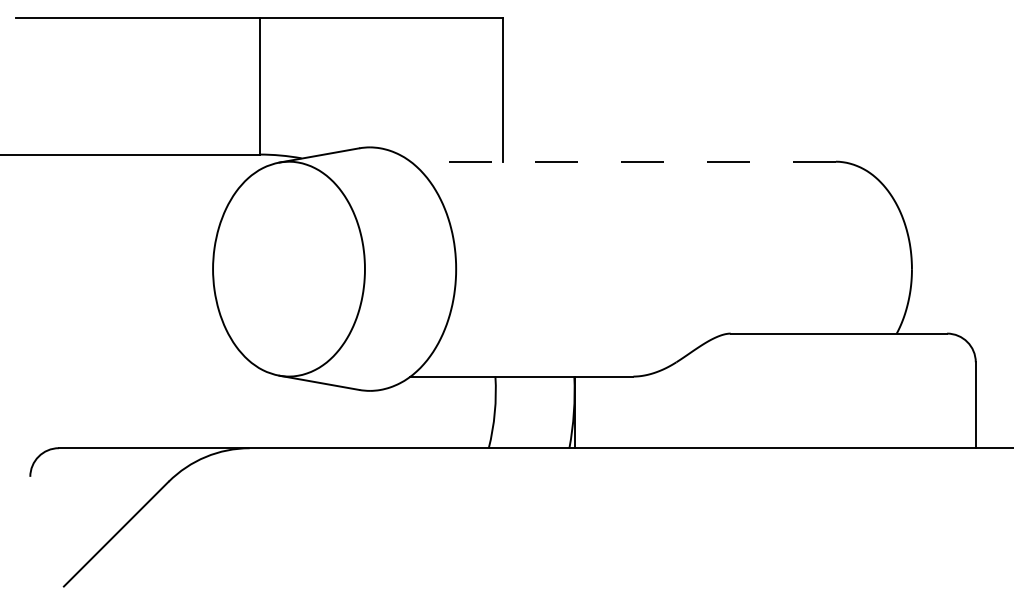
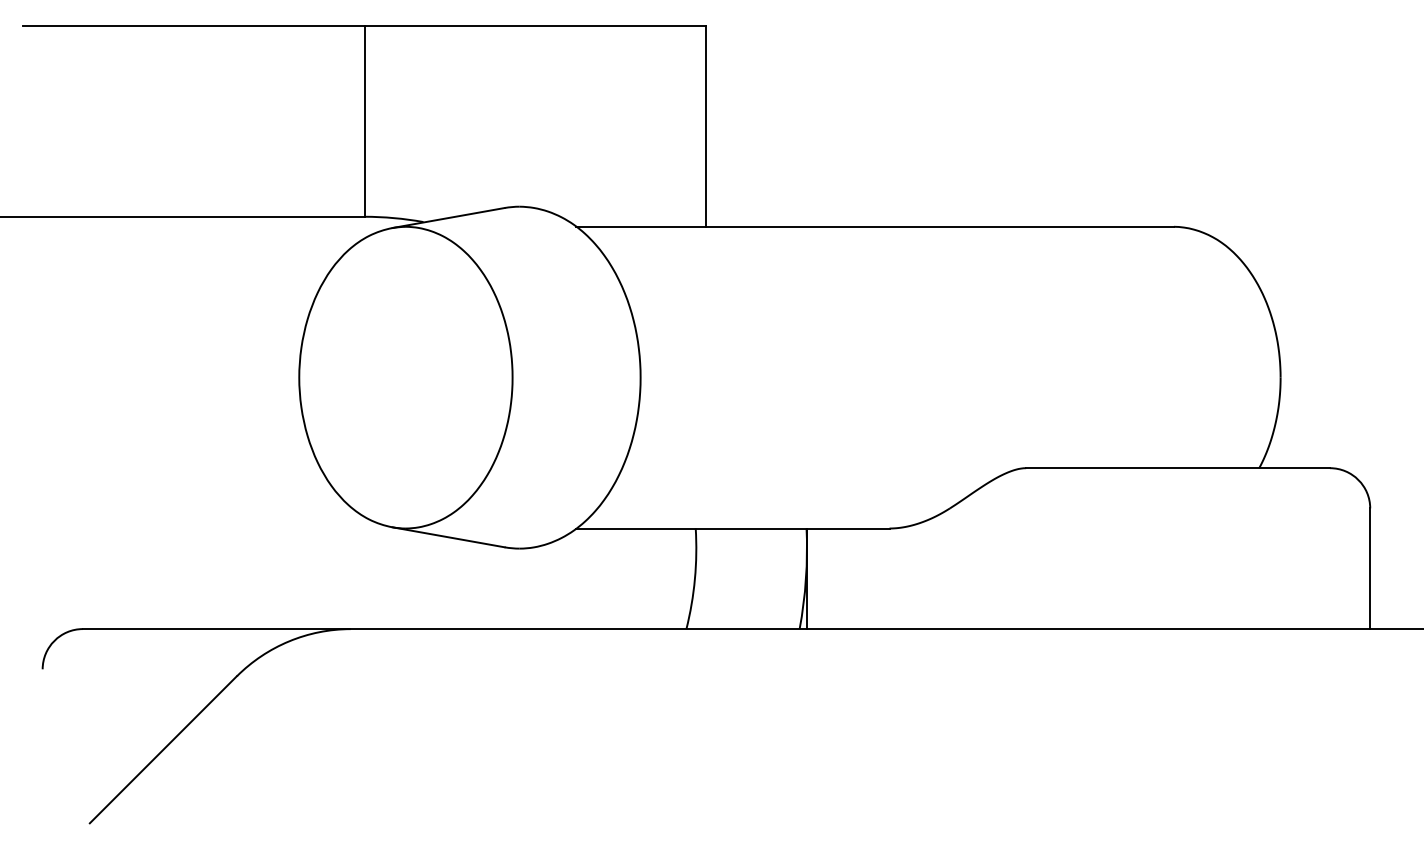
line: (623, 161) -> (875, 226), dashed -> solid

